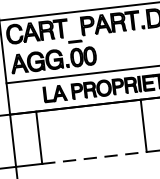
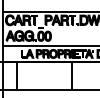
line: (94, 157) -> (44, 89), dashed -> solid

